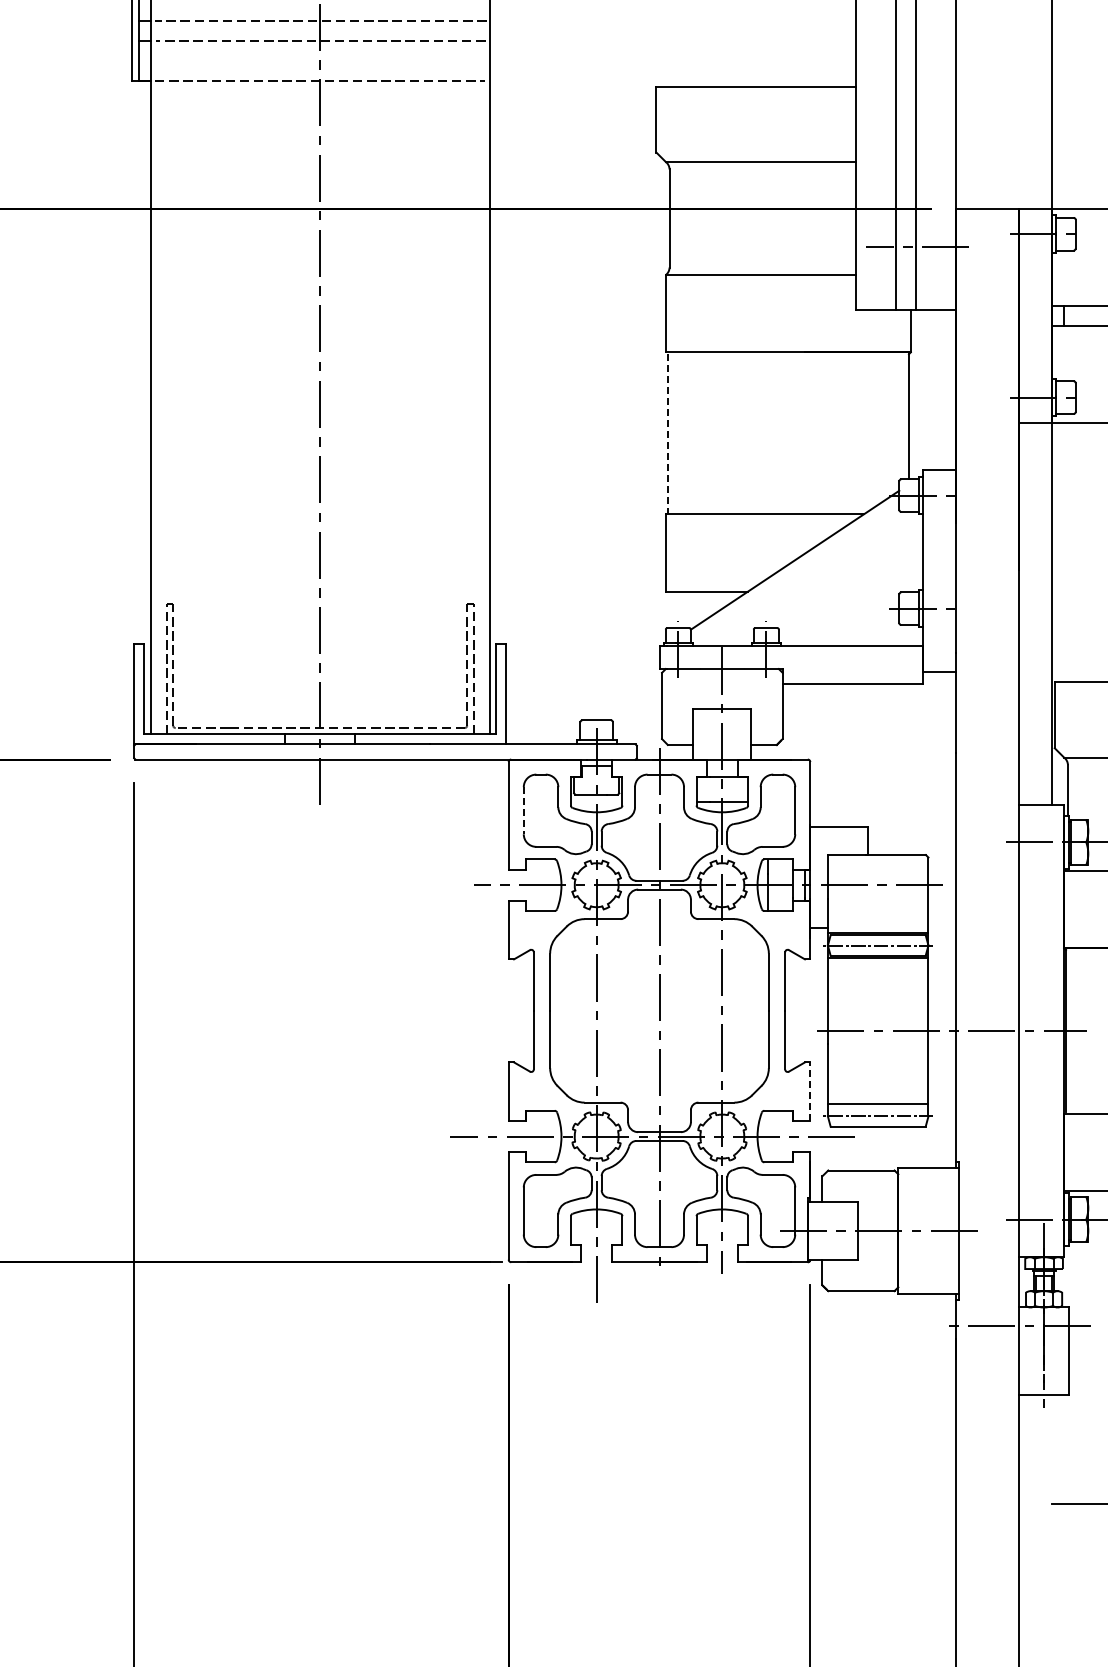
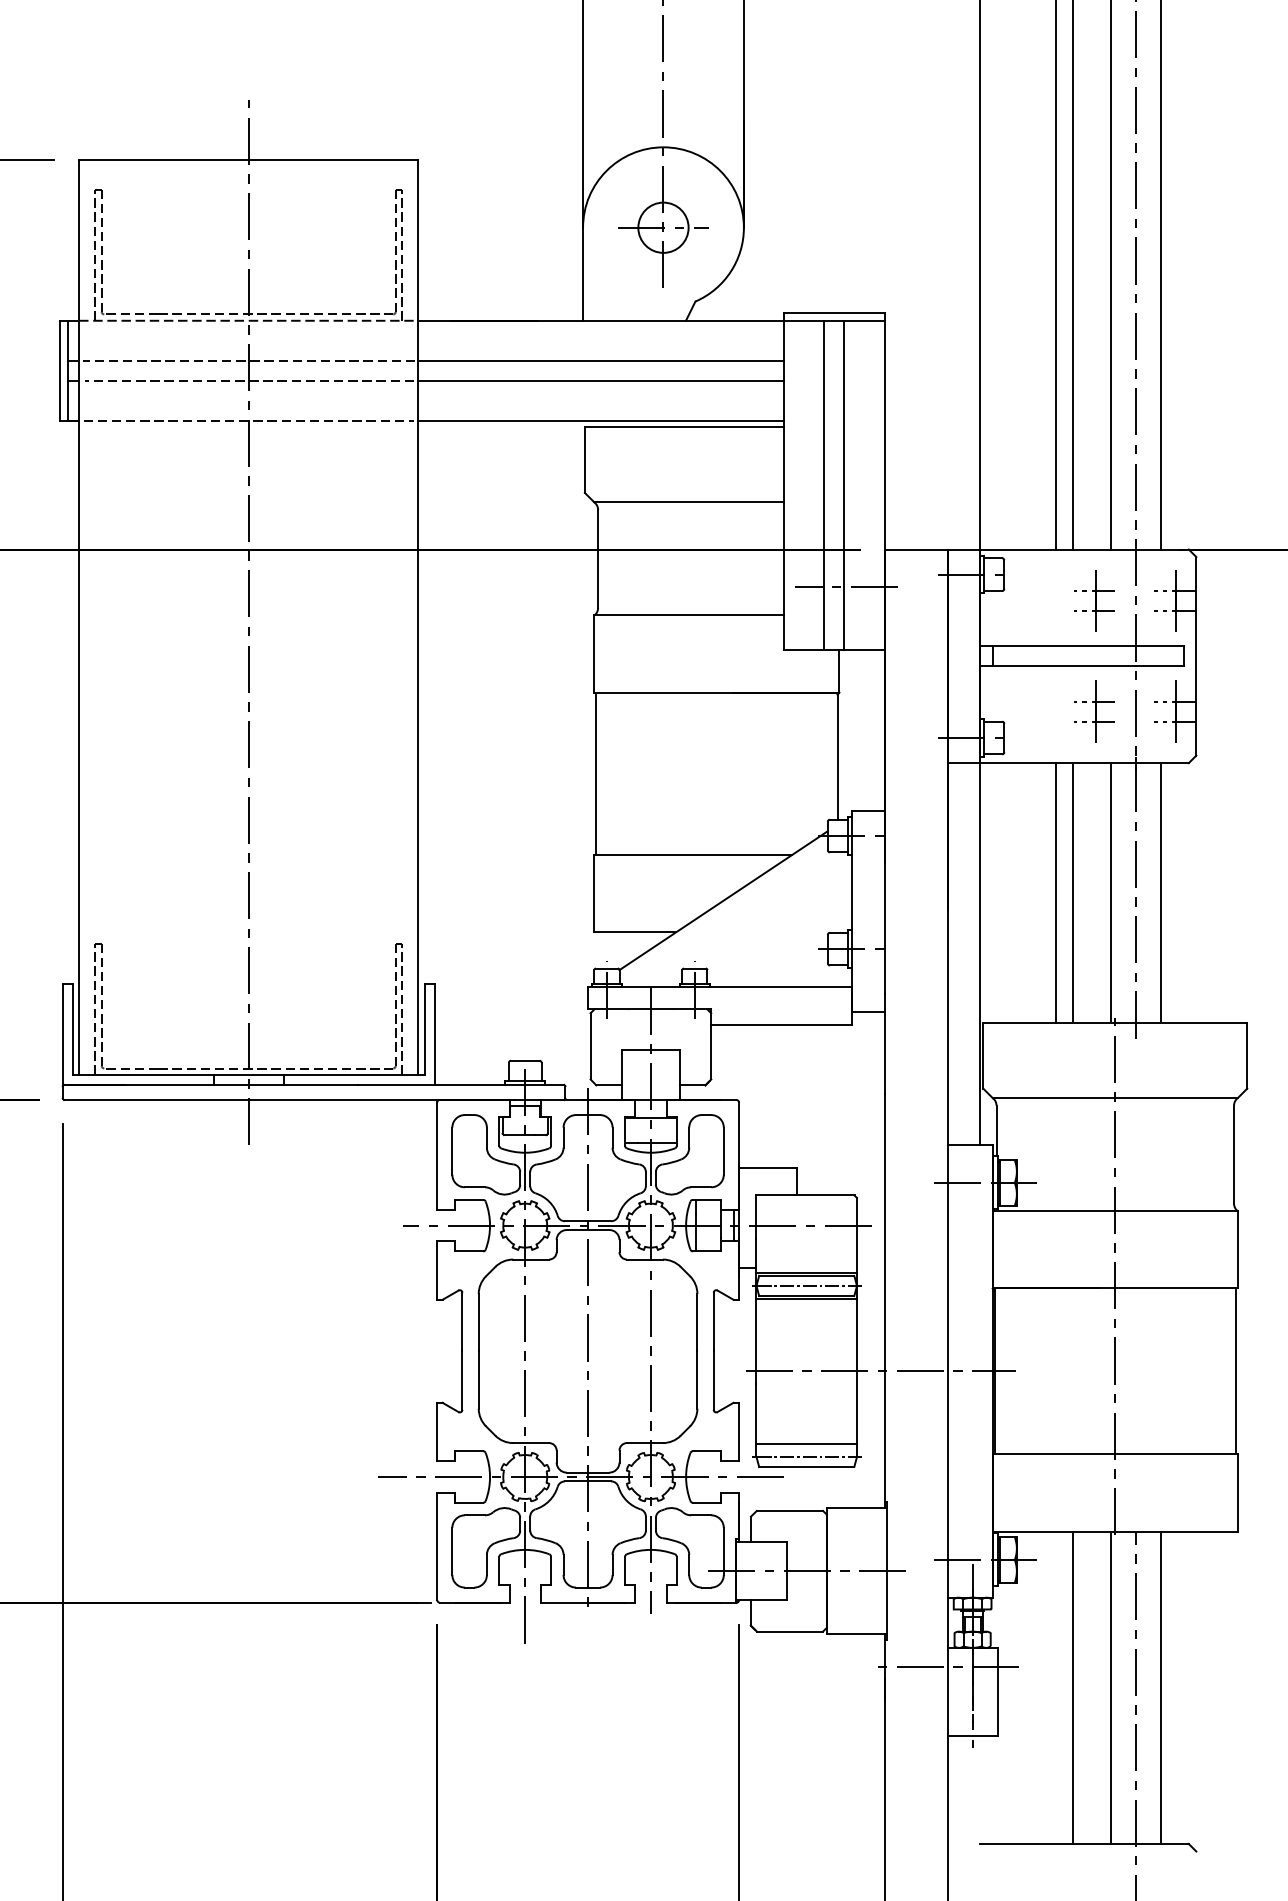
line: (672, 21) -> (601, 361), added
line: (672, 41) -> (601, 381), added
line: (672, 81) -> (601, 421), added
line: (667, 435) -> (596, 775), dashed -> solid
line: (523, 811) -> (452, 1151), dashed -> solid
line: (809, 1091) -> (738, 1431), dashed -> solid

